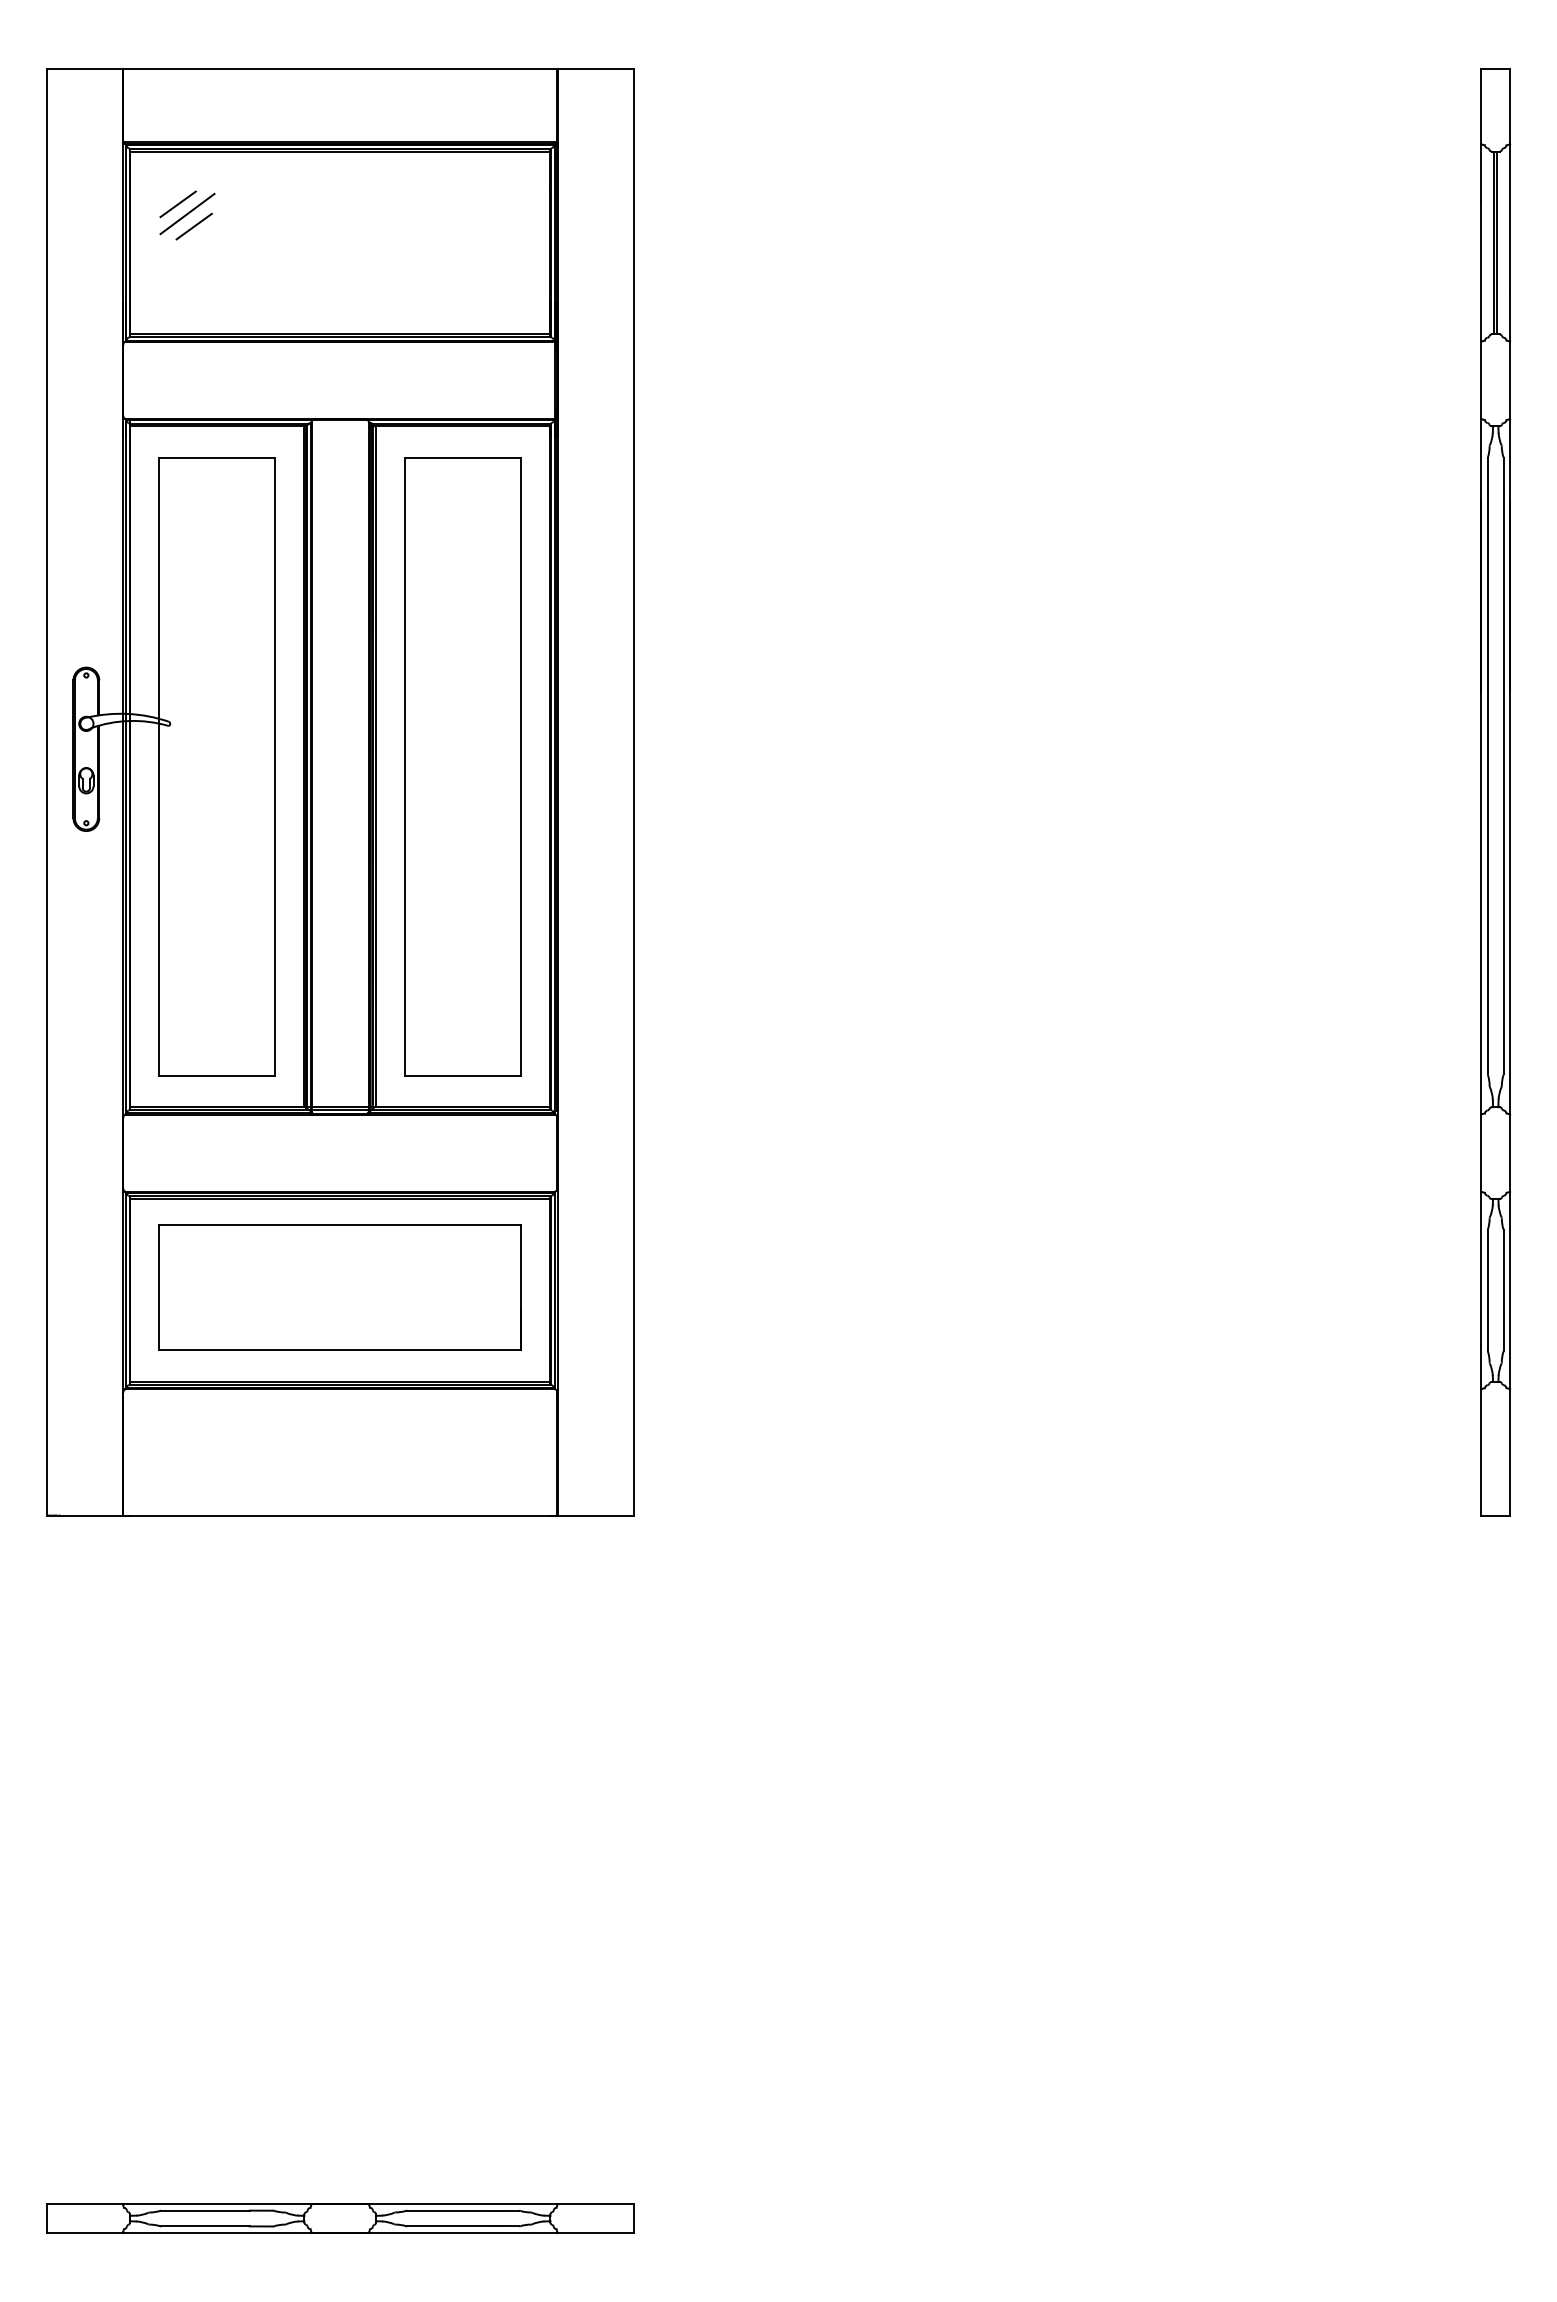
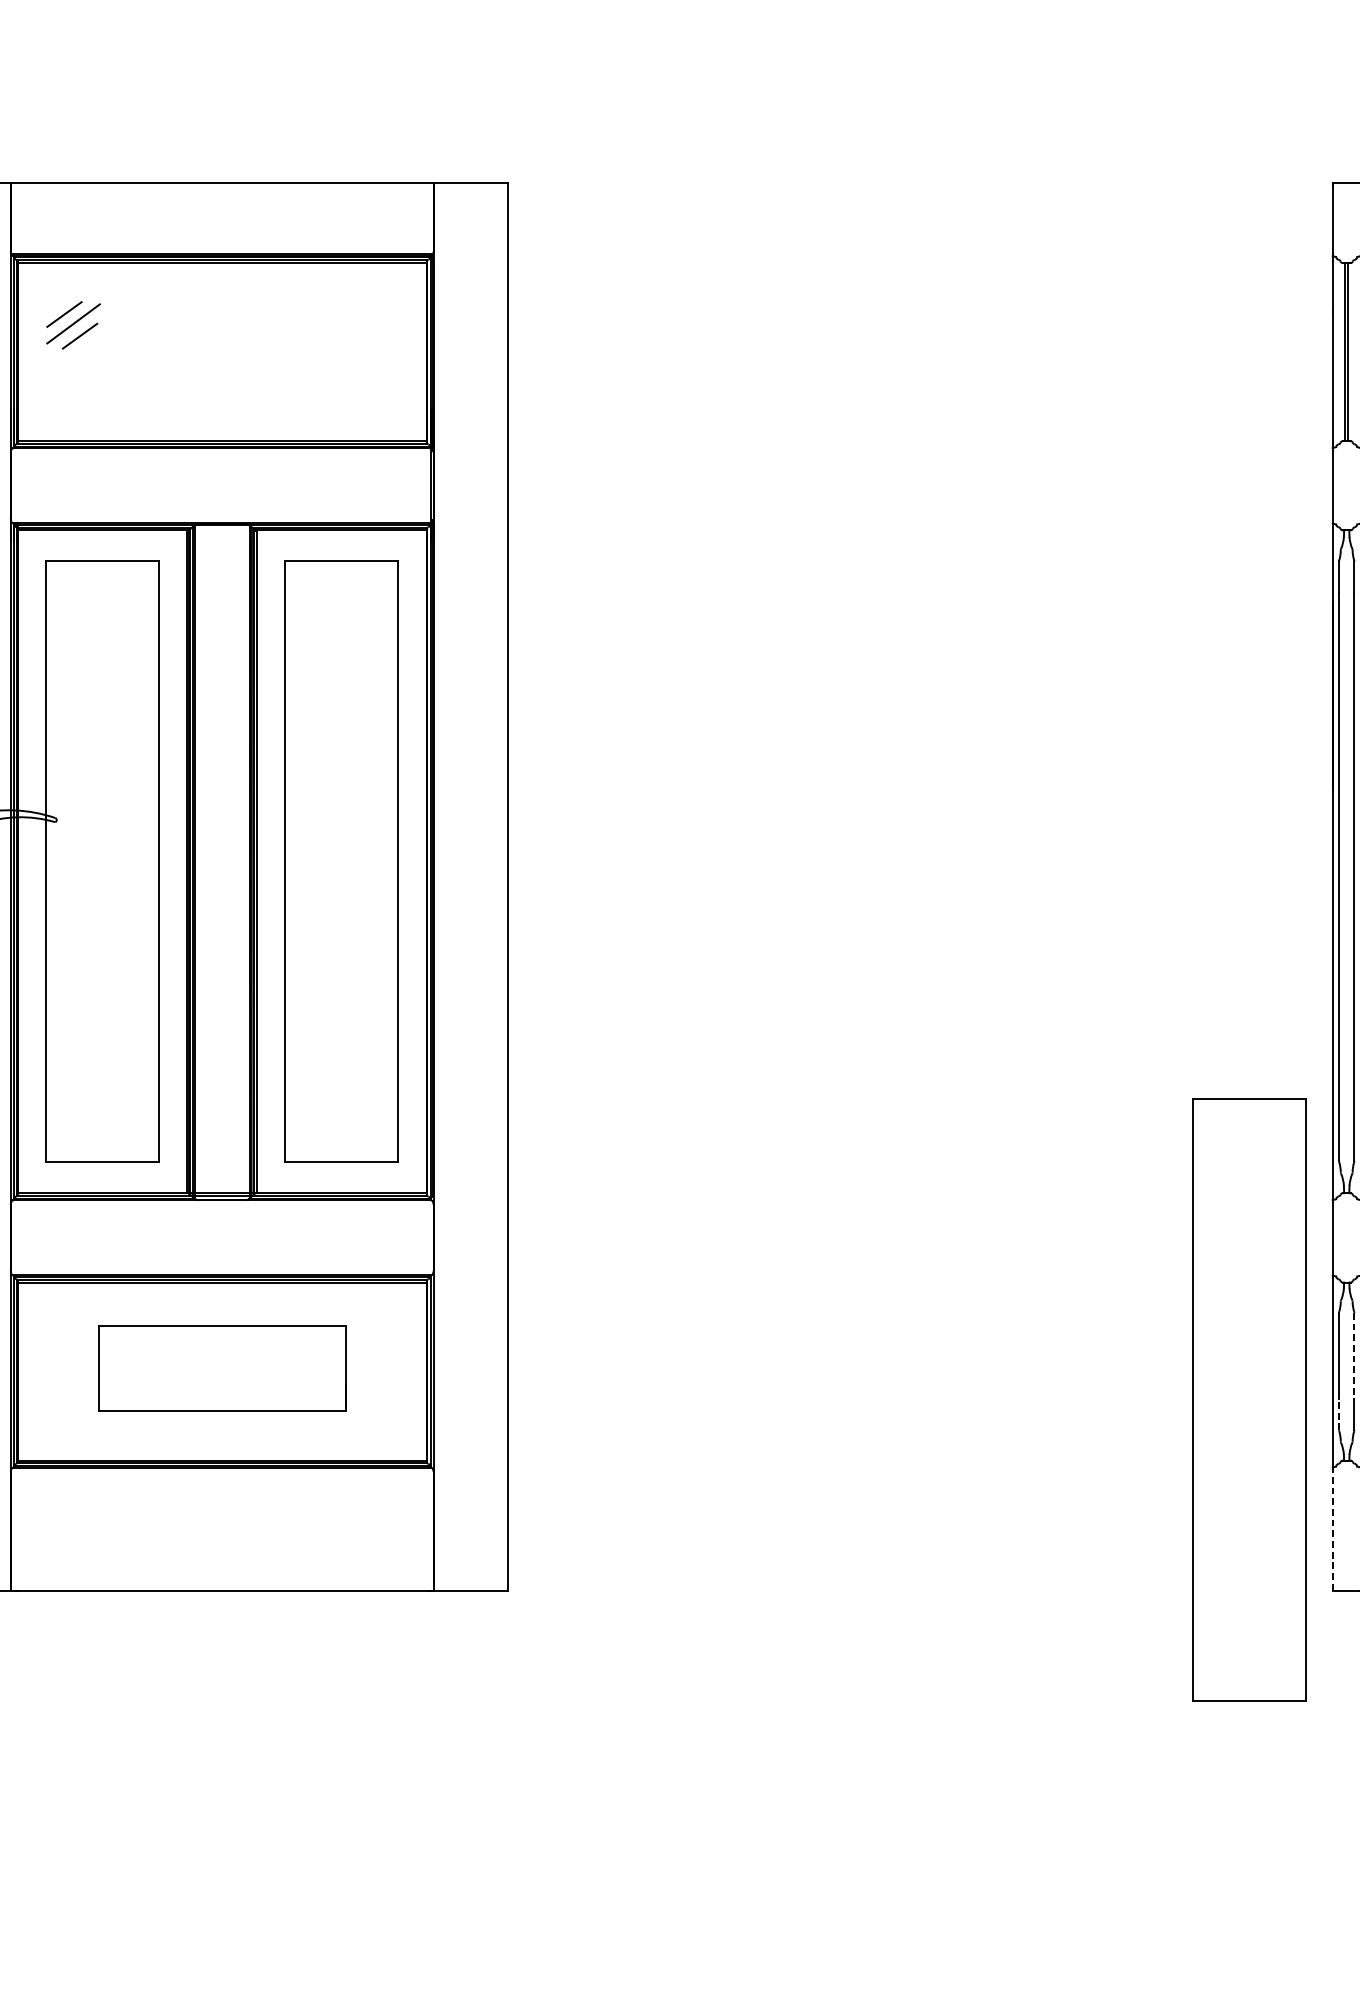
line: (1503, 1274) -> (1354, 1355), solid -> dashed
part: (339, 1287) -> (221, 1368), size x0.7
part: (1395, 1319) -> (1249, 1399), added
line: (1487, 1334) -> (1338, 1414), solid -> dashed
line: (1481, 1451) -> (1332, 1528), solid -> dashed

